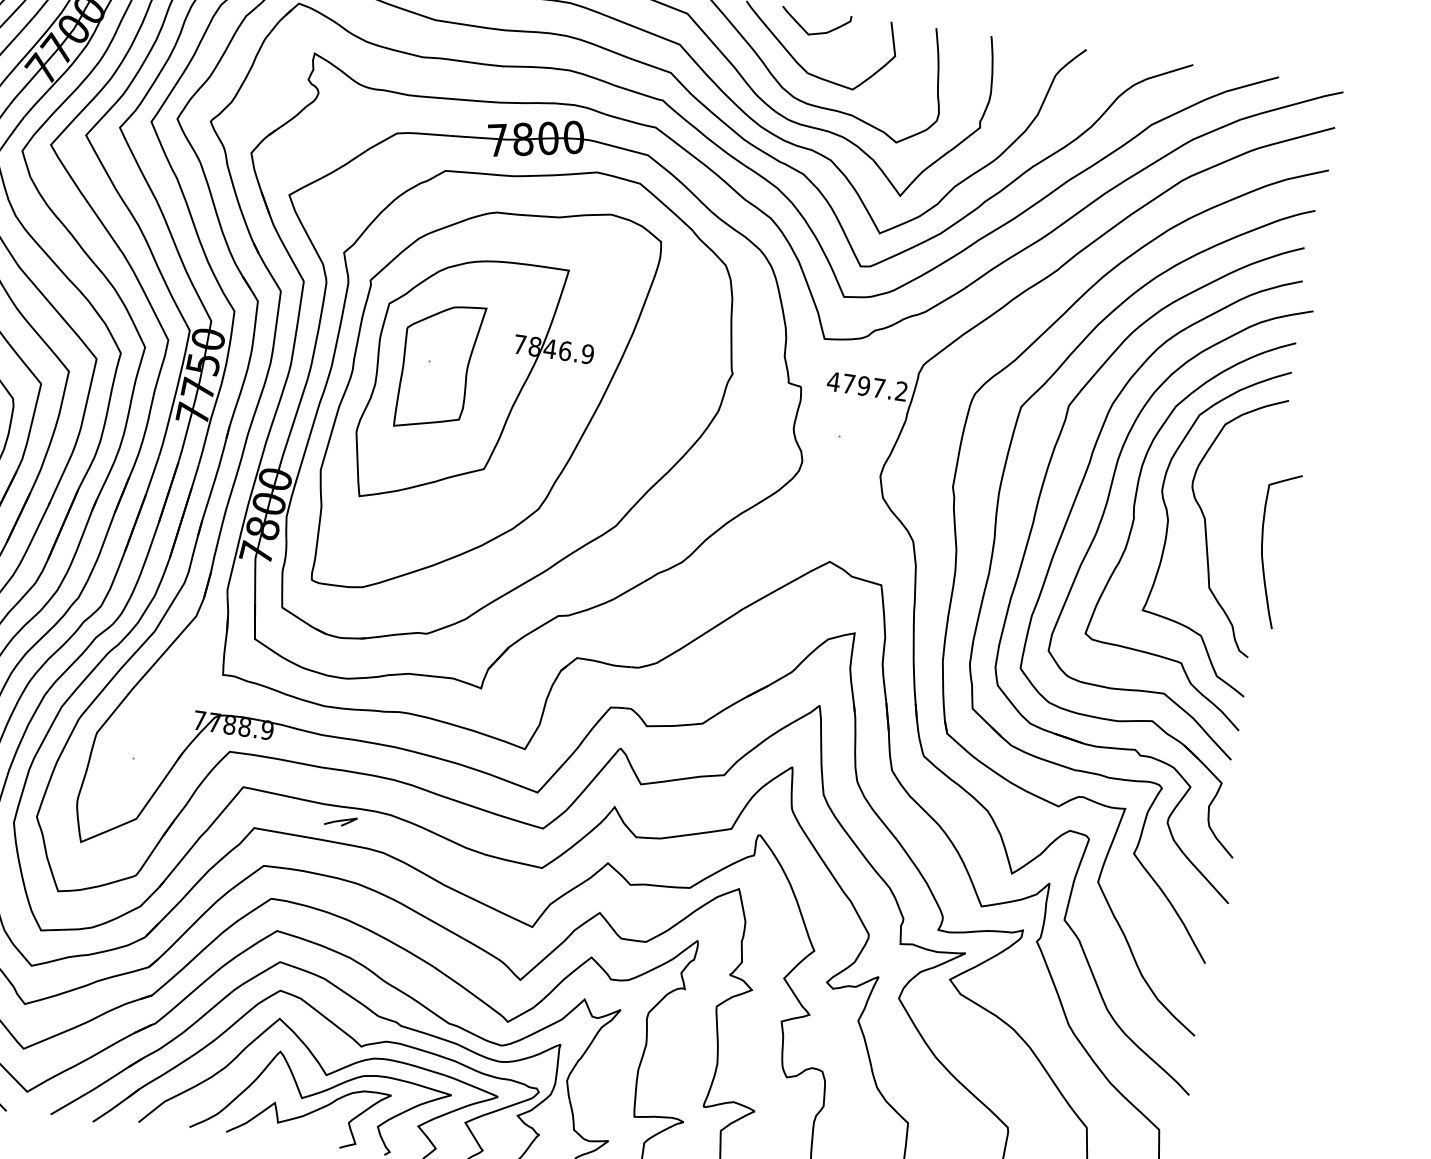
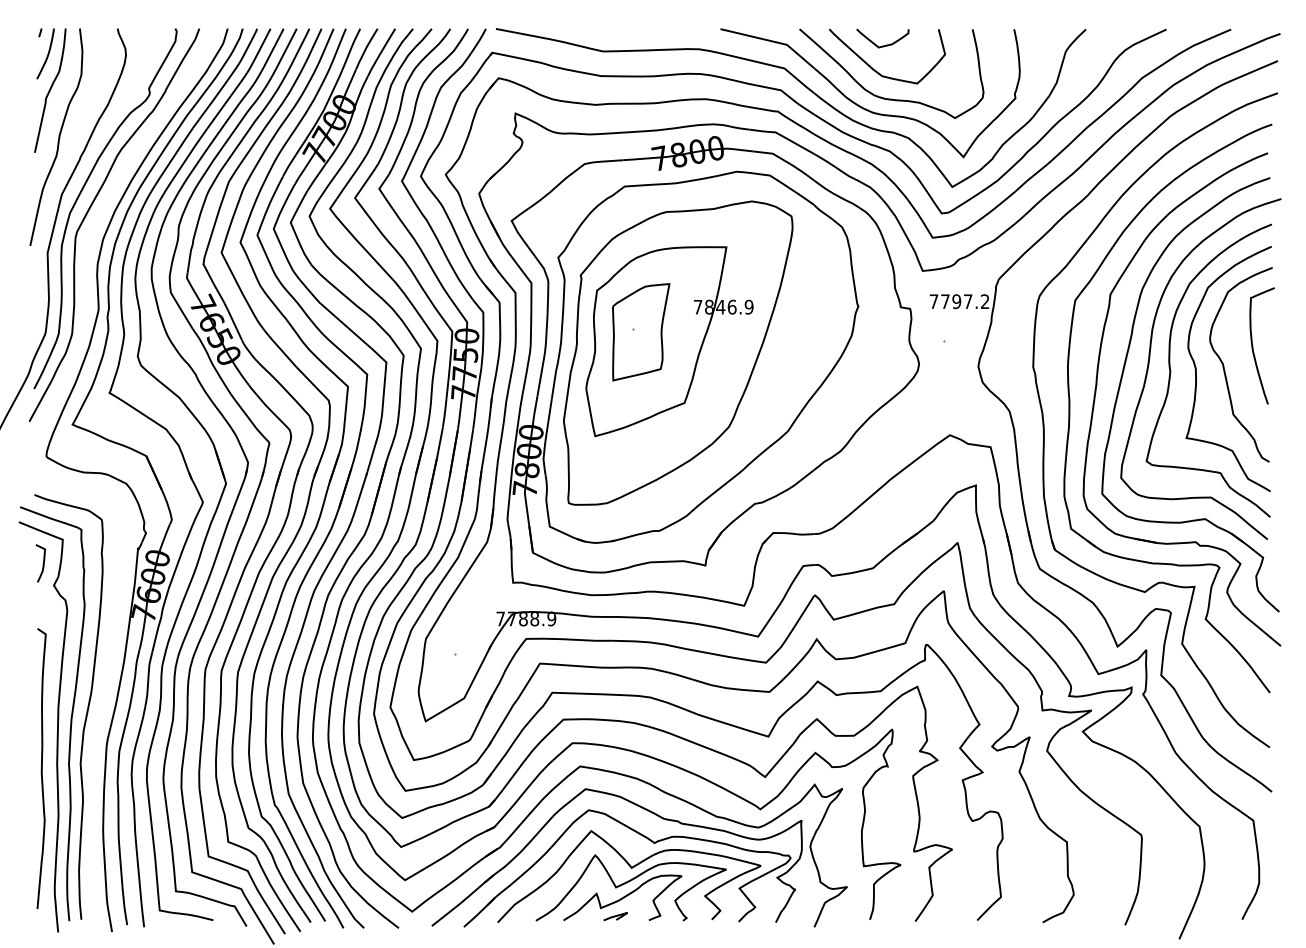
text: (833, 381) -> (933, 301), 4797.2 -> 7797.2
curve: (1263, 548) -> (1253, 345), moved
curve: (340, 821) -> (615, 916), moved

